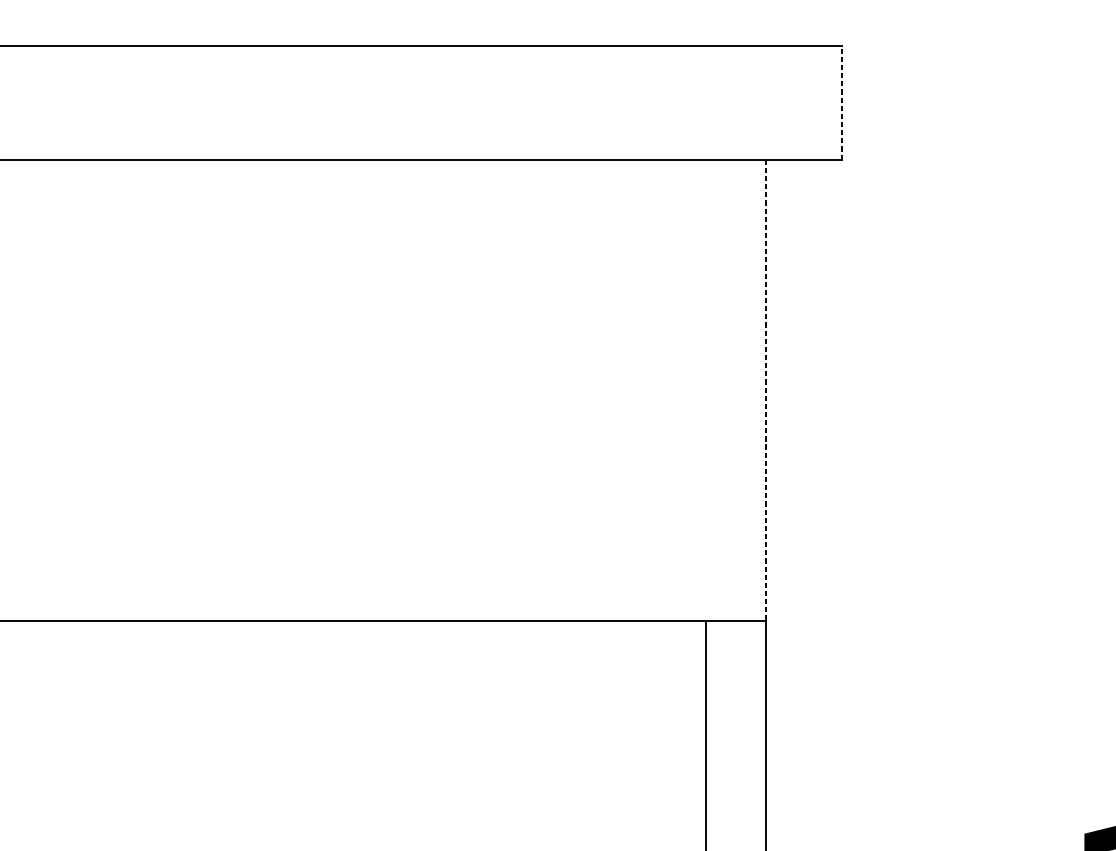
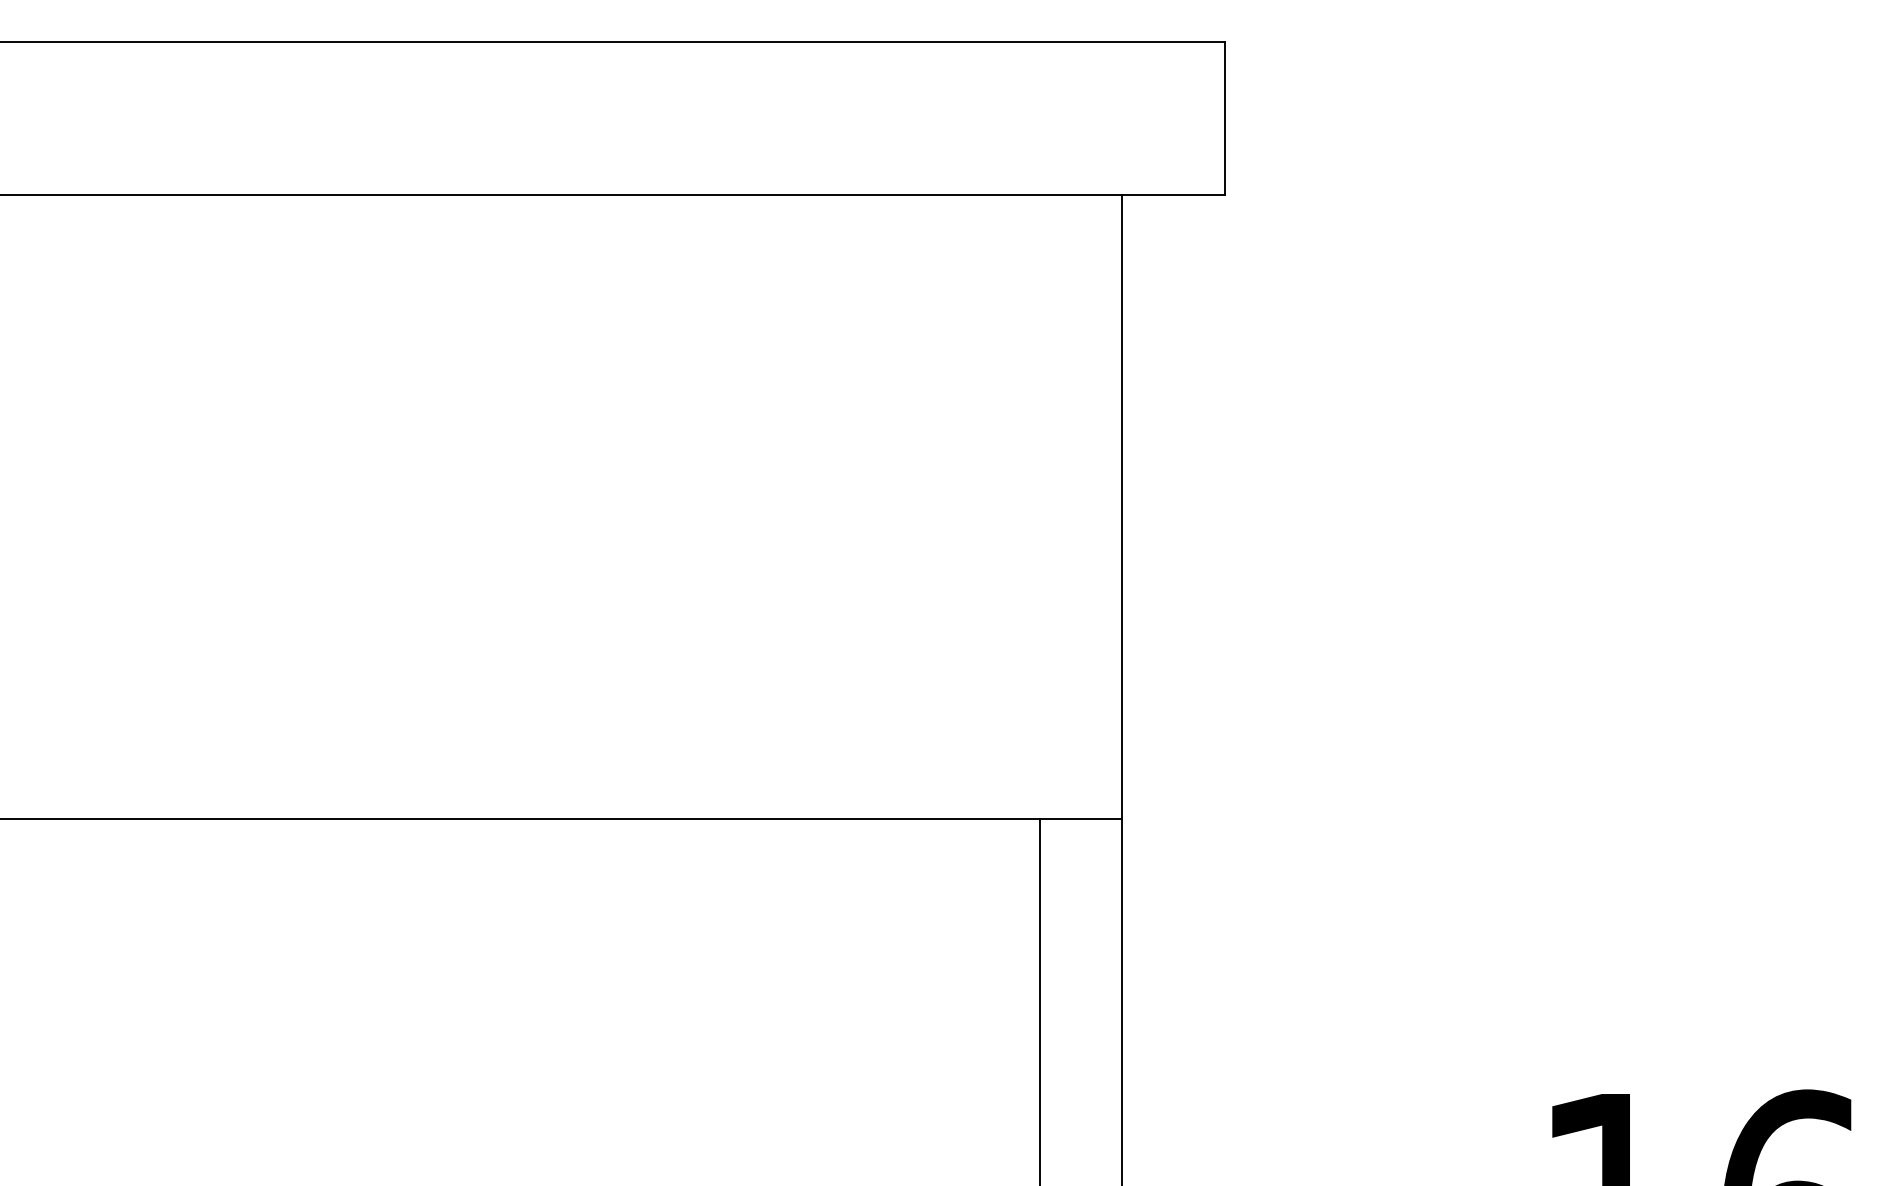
line: (841, 103) -> (1224, 118), dashed -> solid
line: (766, 390) -> (1122, 507), dashed -> solid

